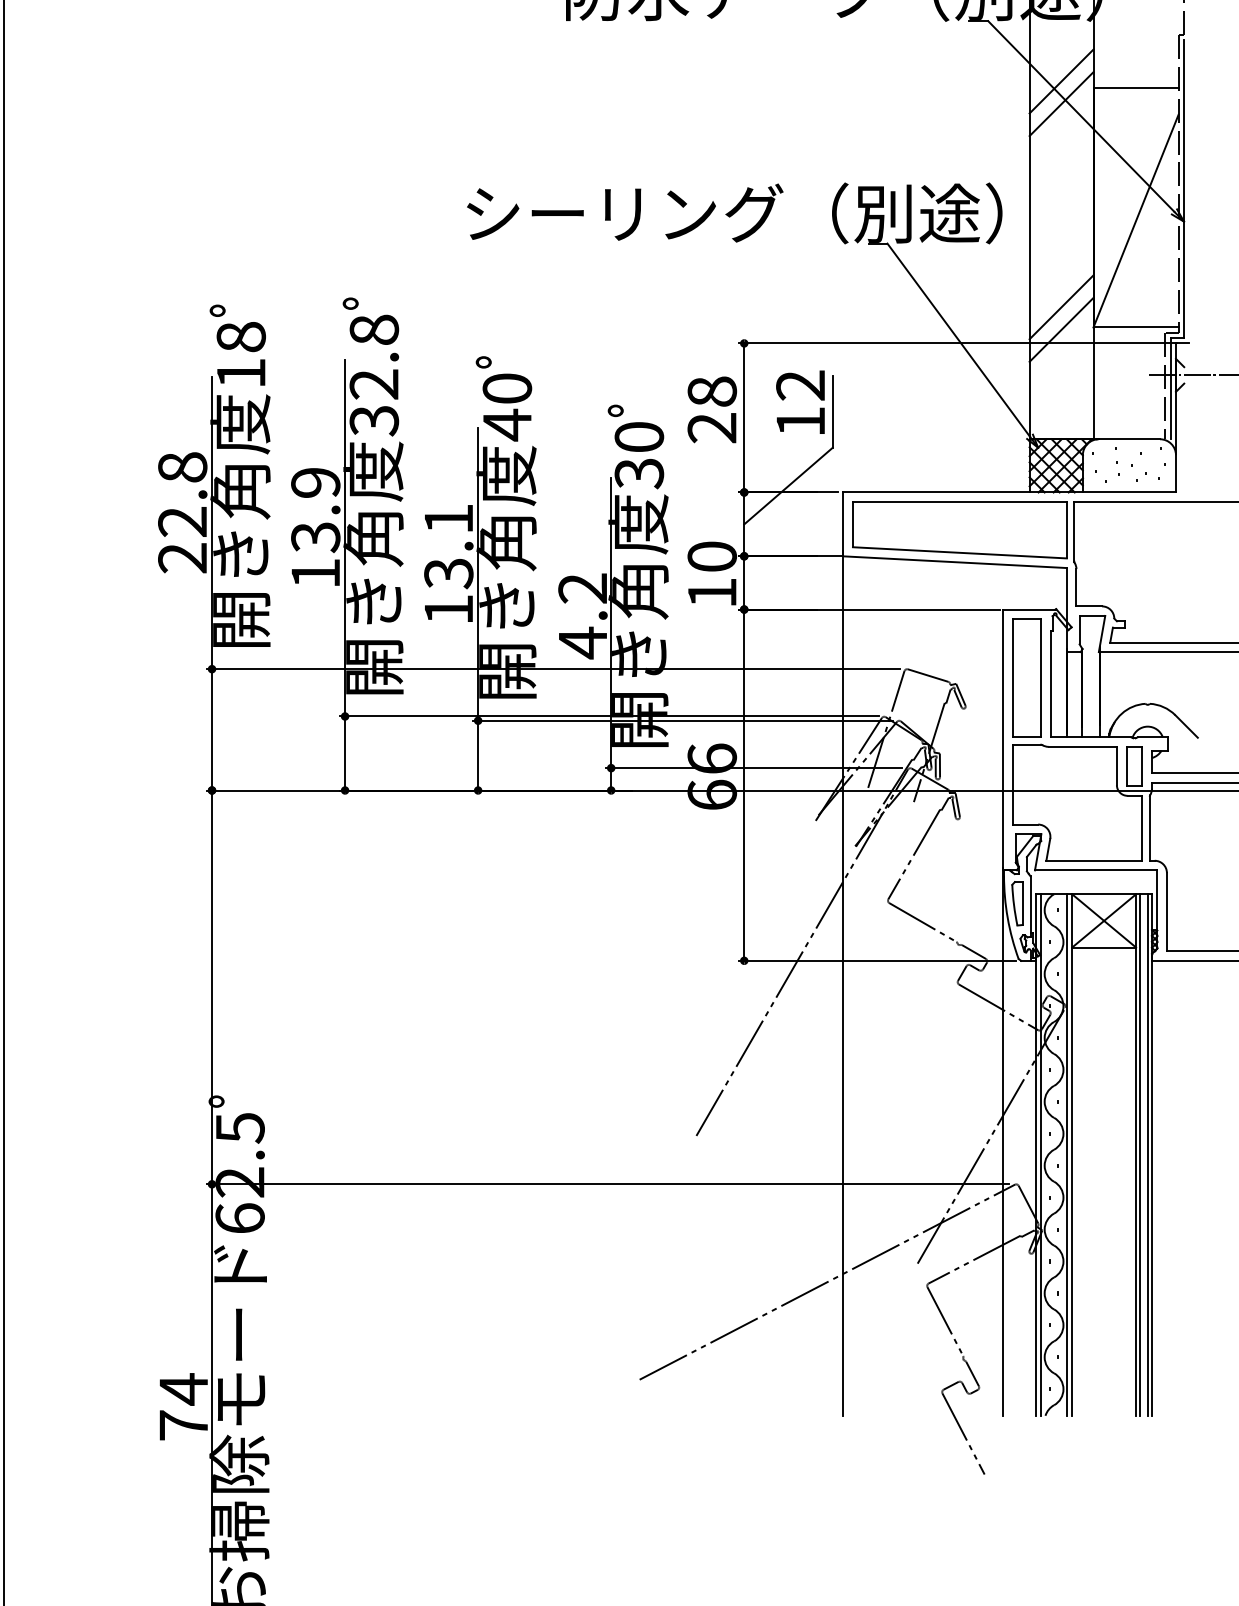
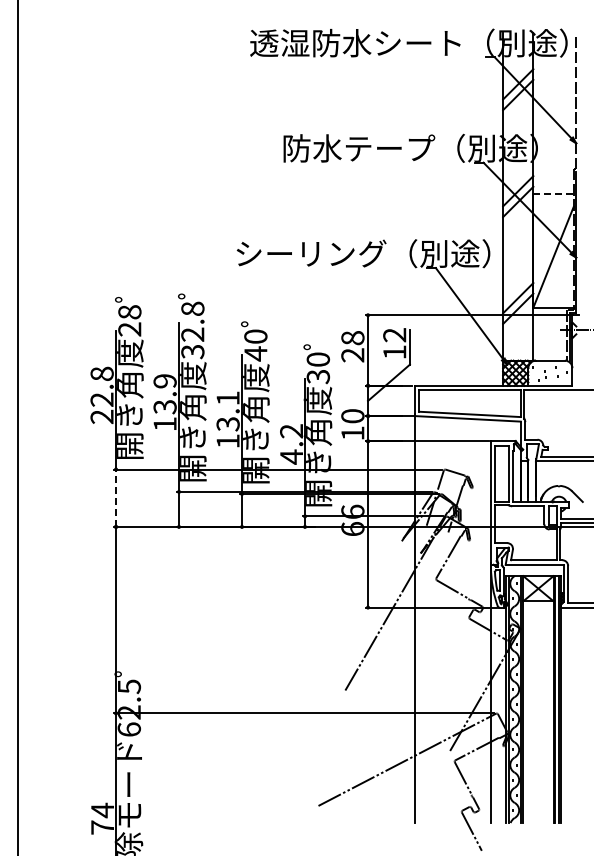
line: (1138, 88) -> (554, 194), solid -> dashed
text: (240, 373) -> (129, 329), 18 -> 28
line: (213, 730) -> (116, 498), solid -> dashed

